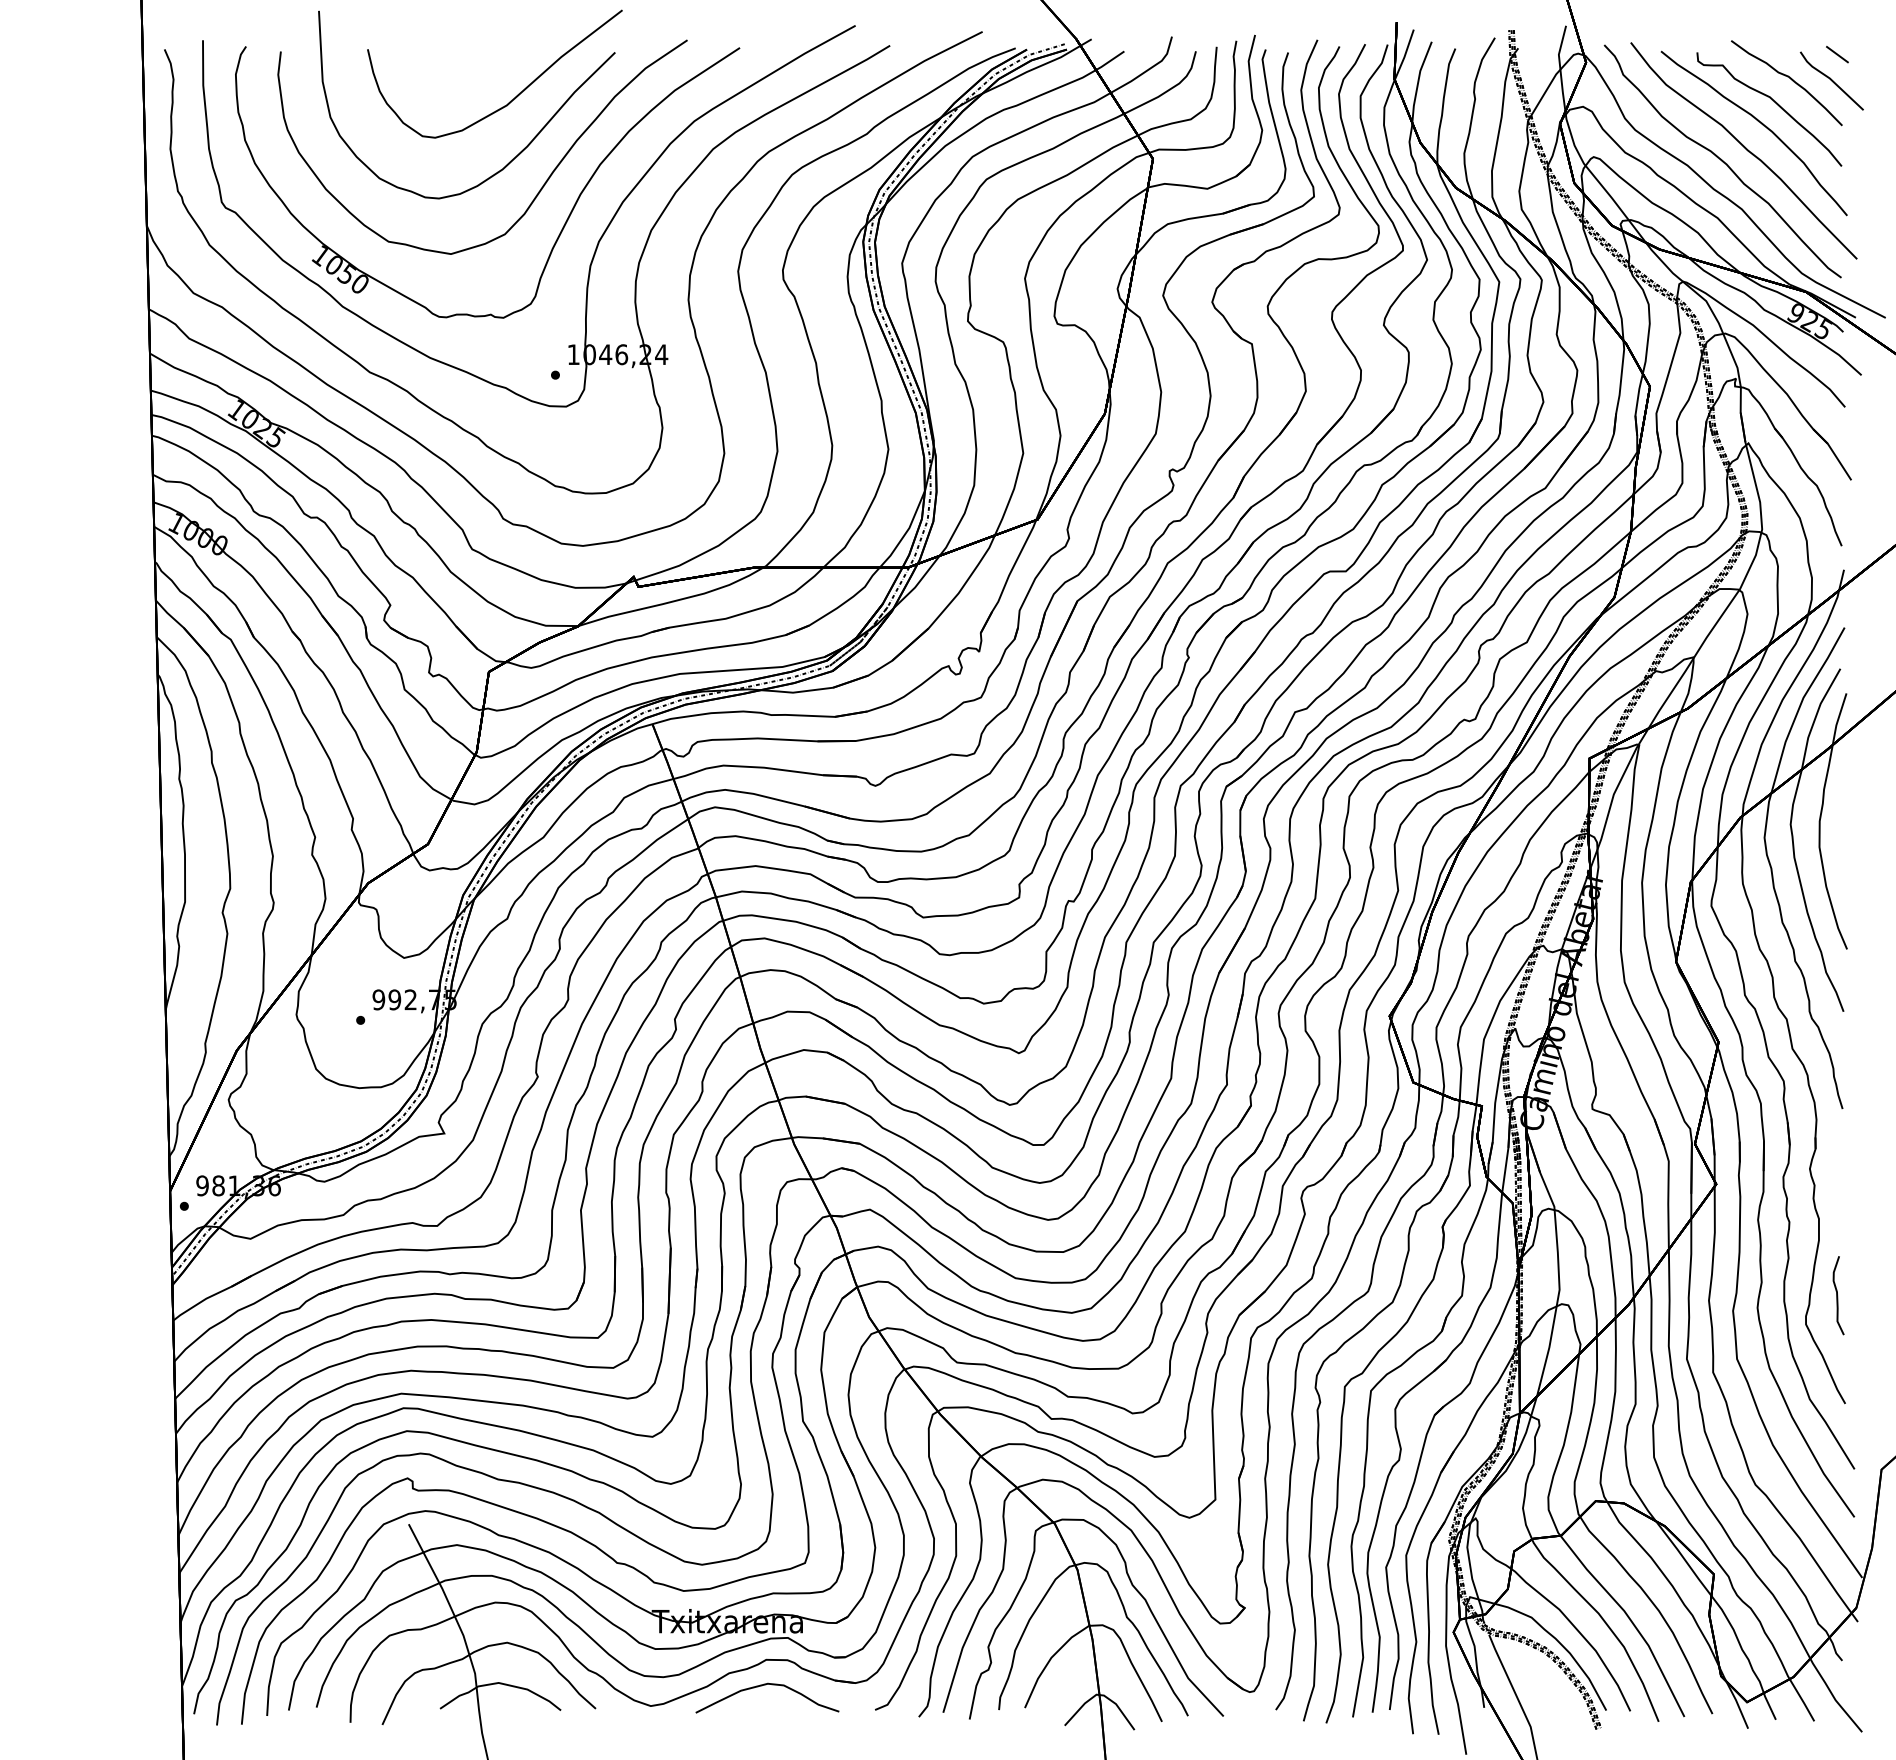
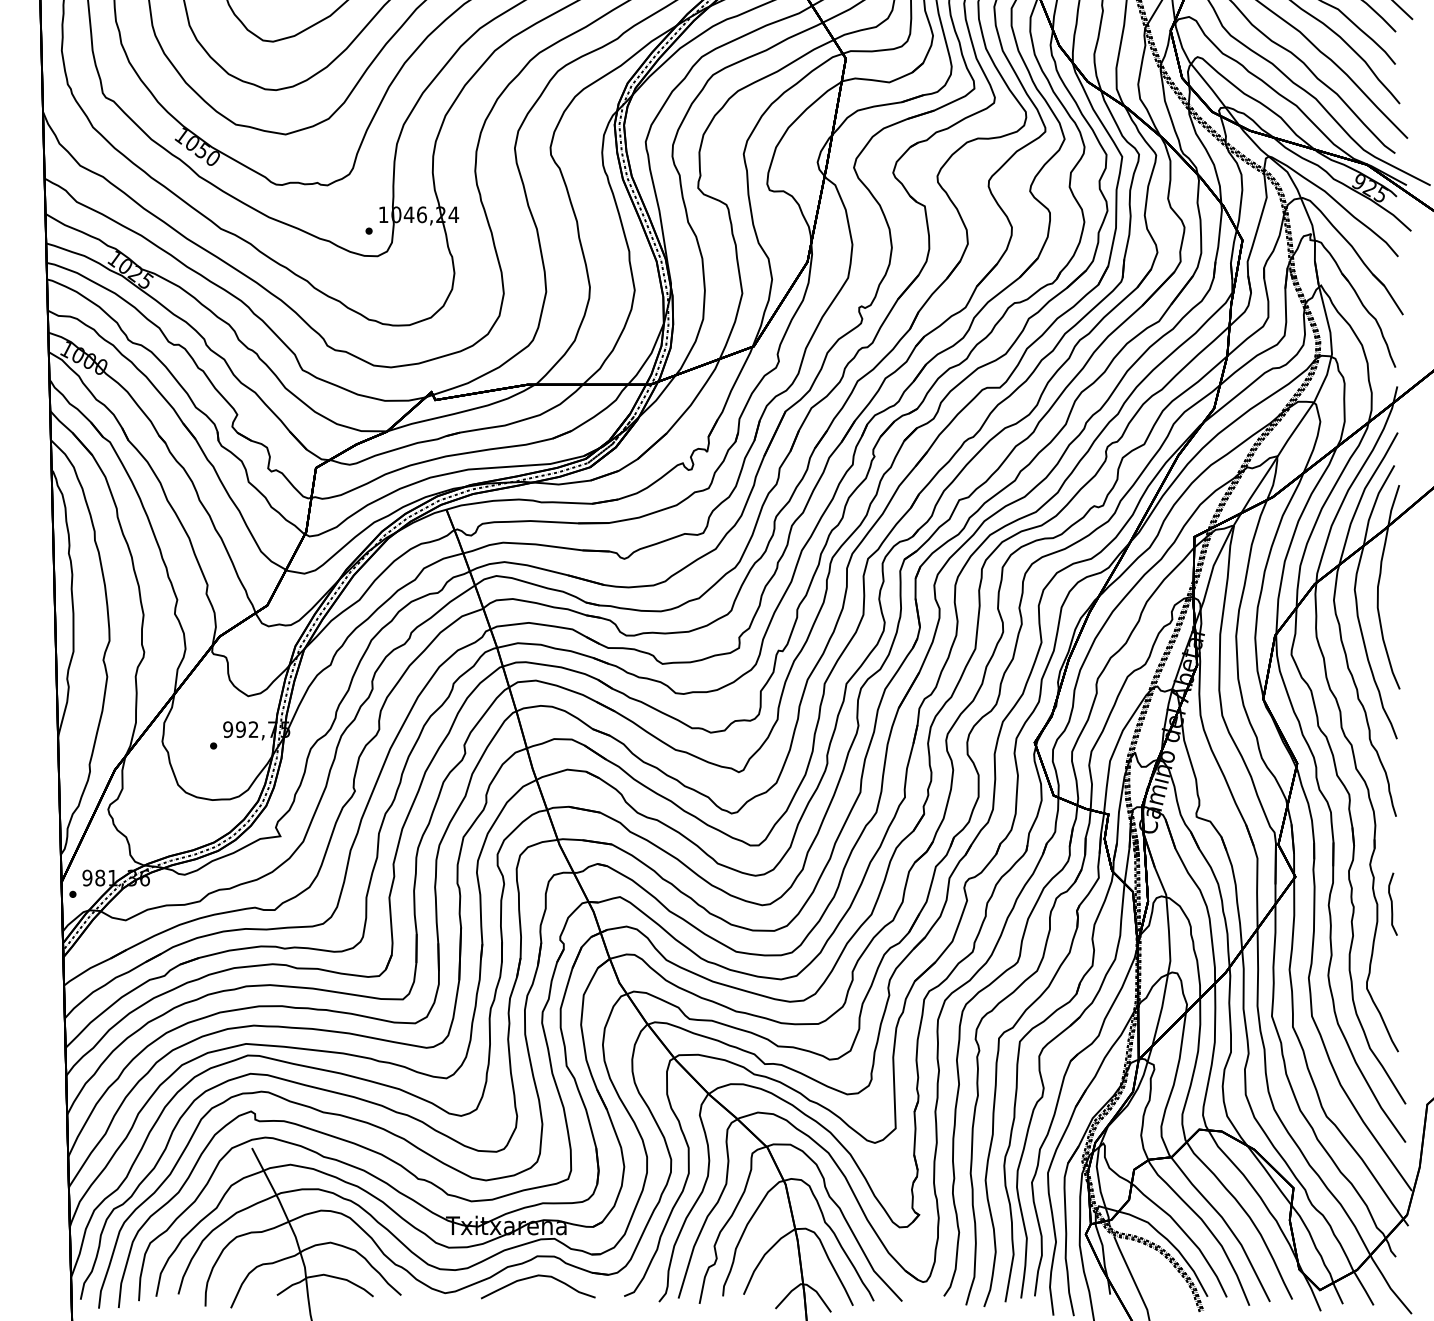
curve: (1838, 1295) -> (1392, 904), moved

